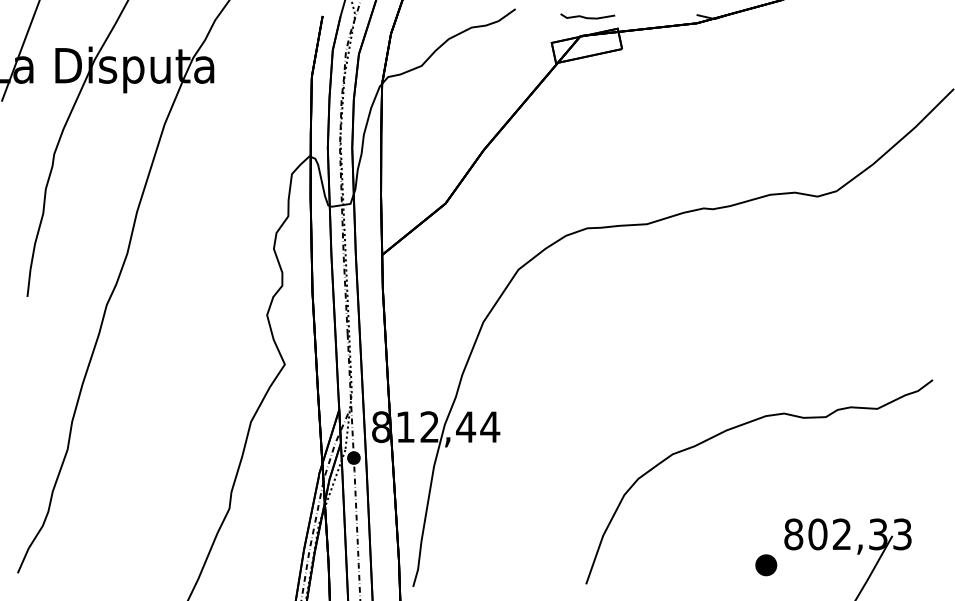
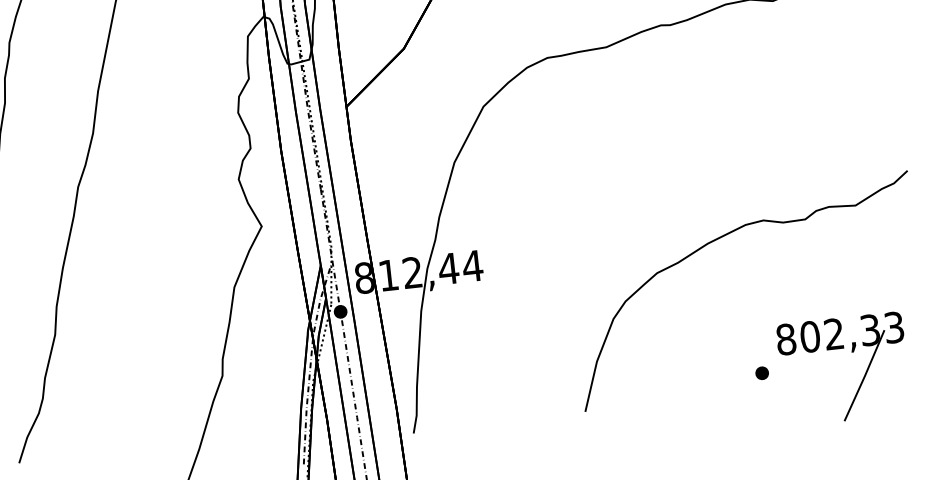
part: (765, 565) -> (761, 373), size x0.62

